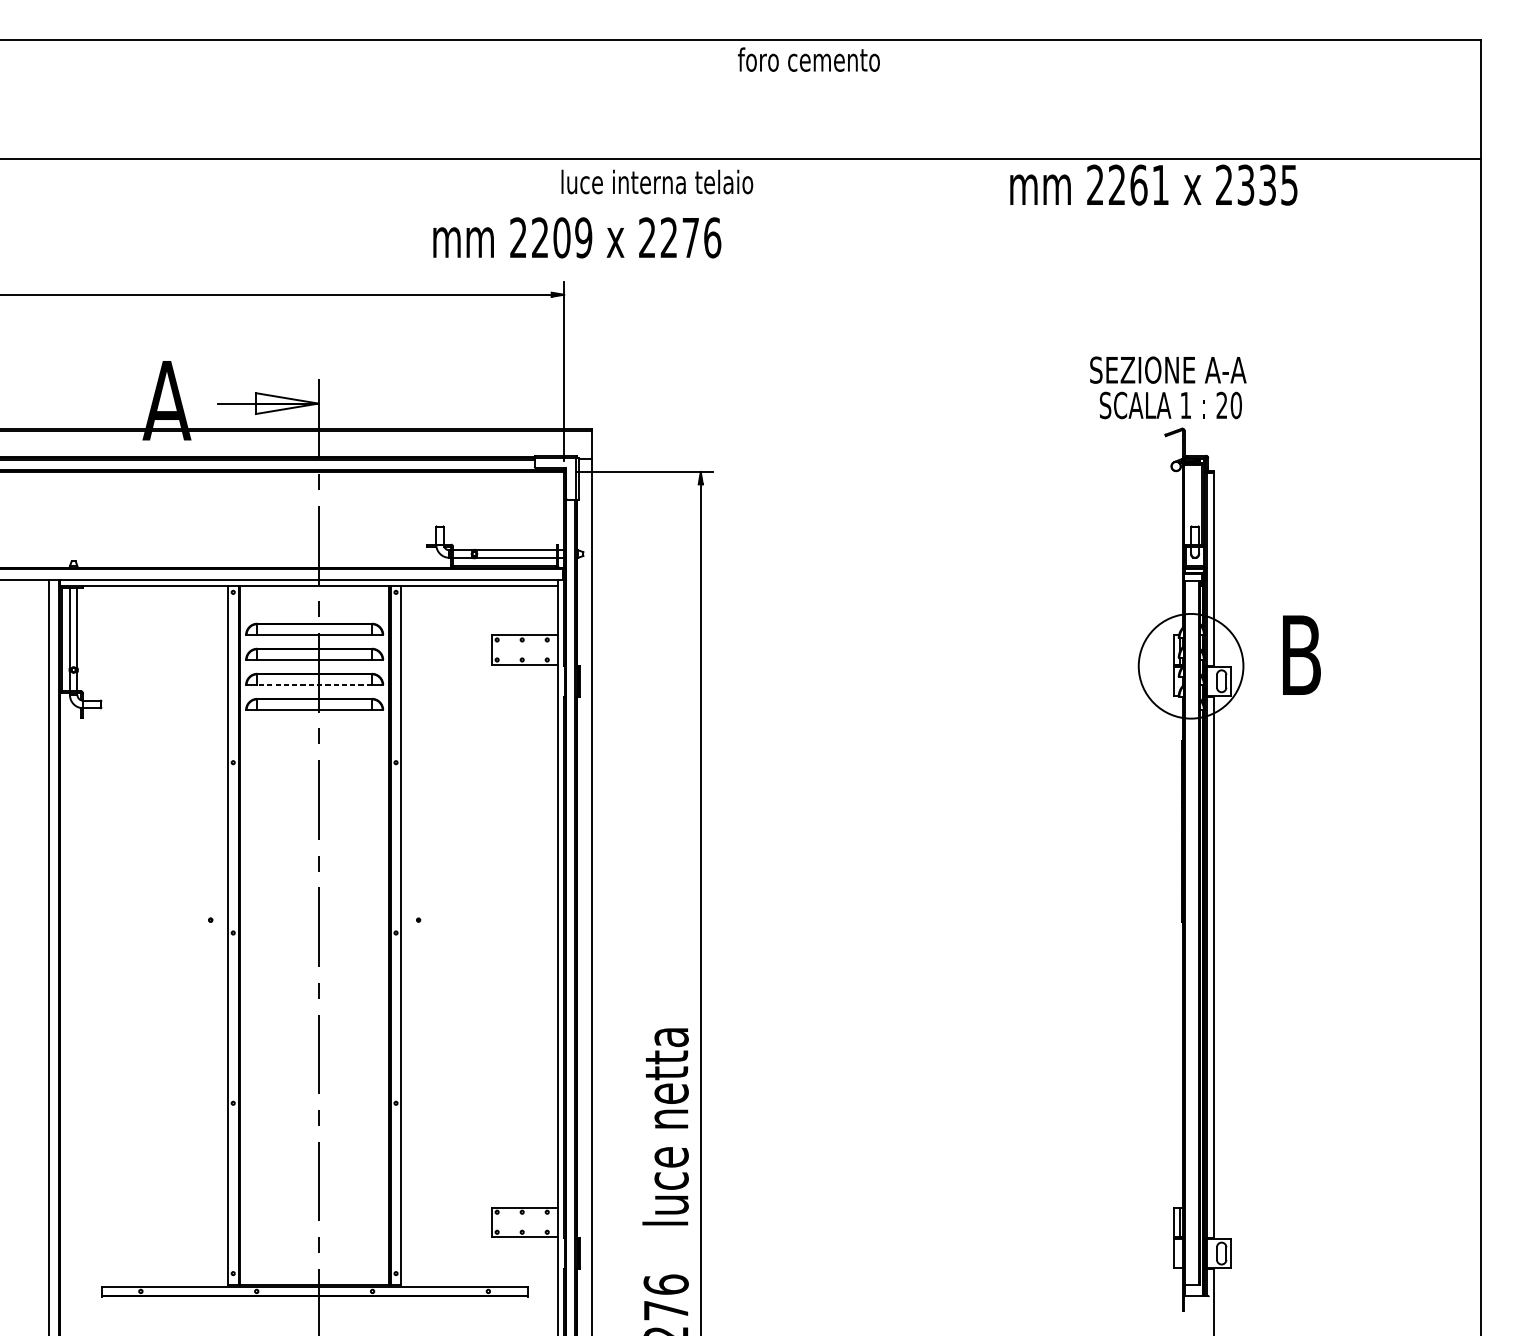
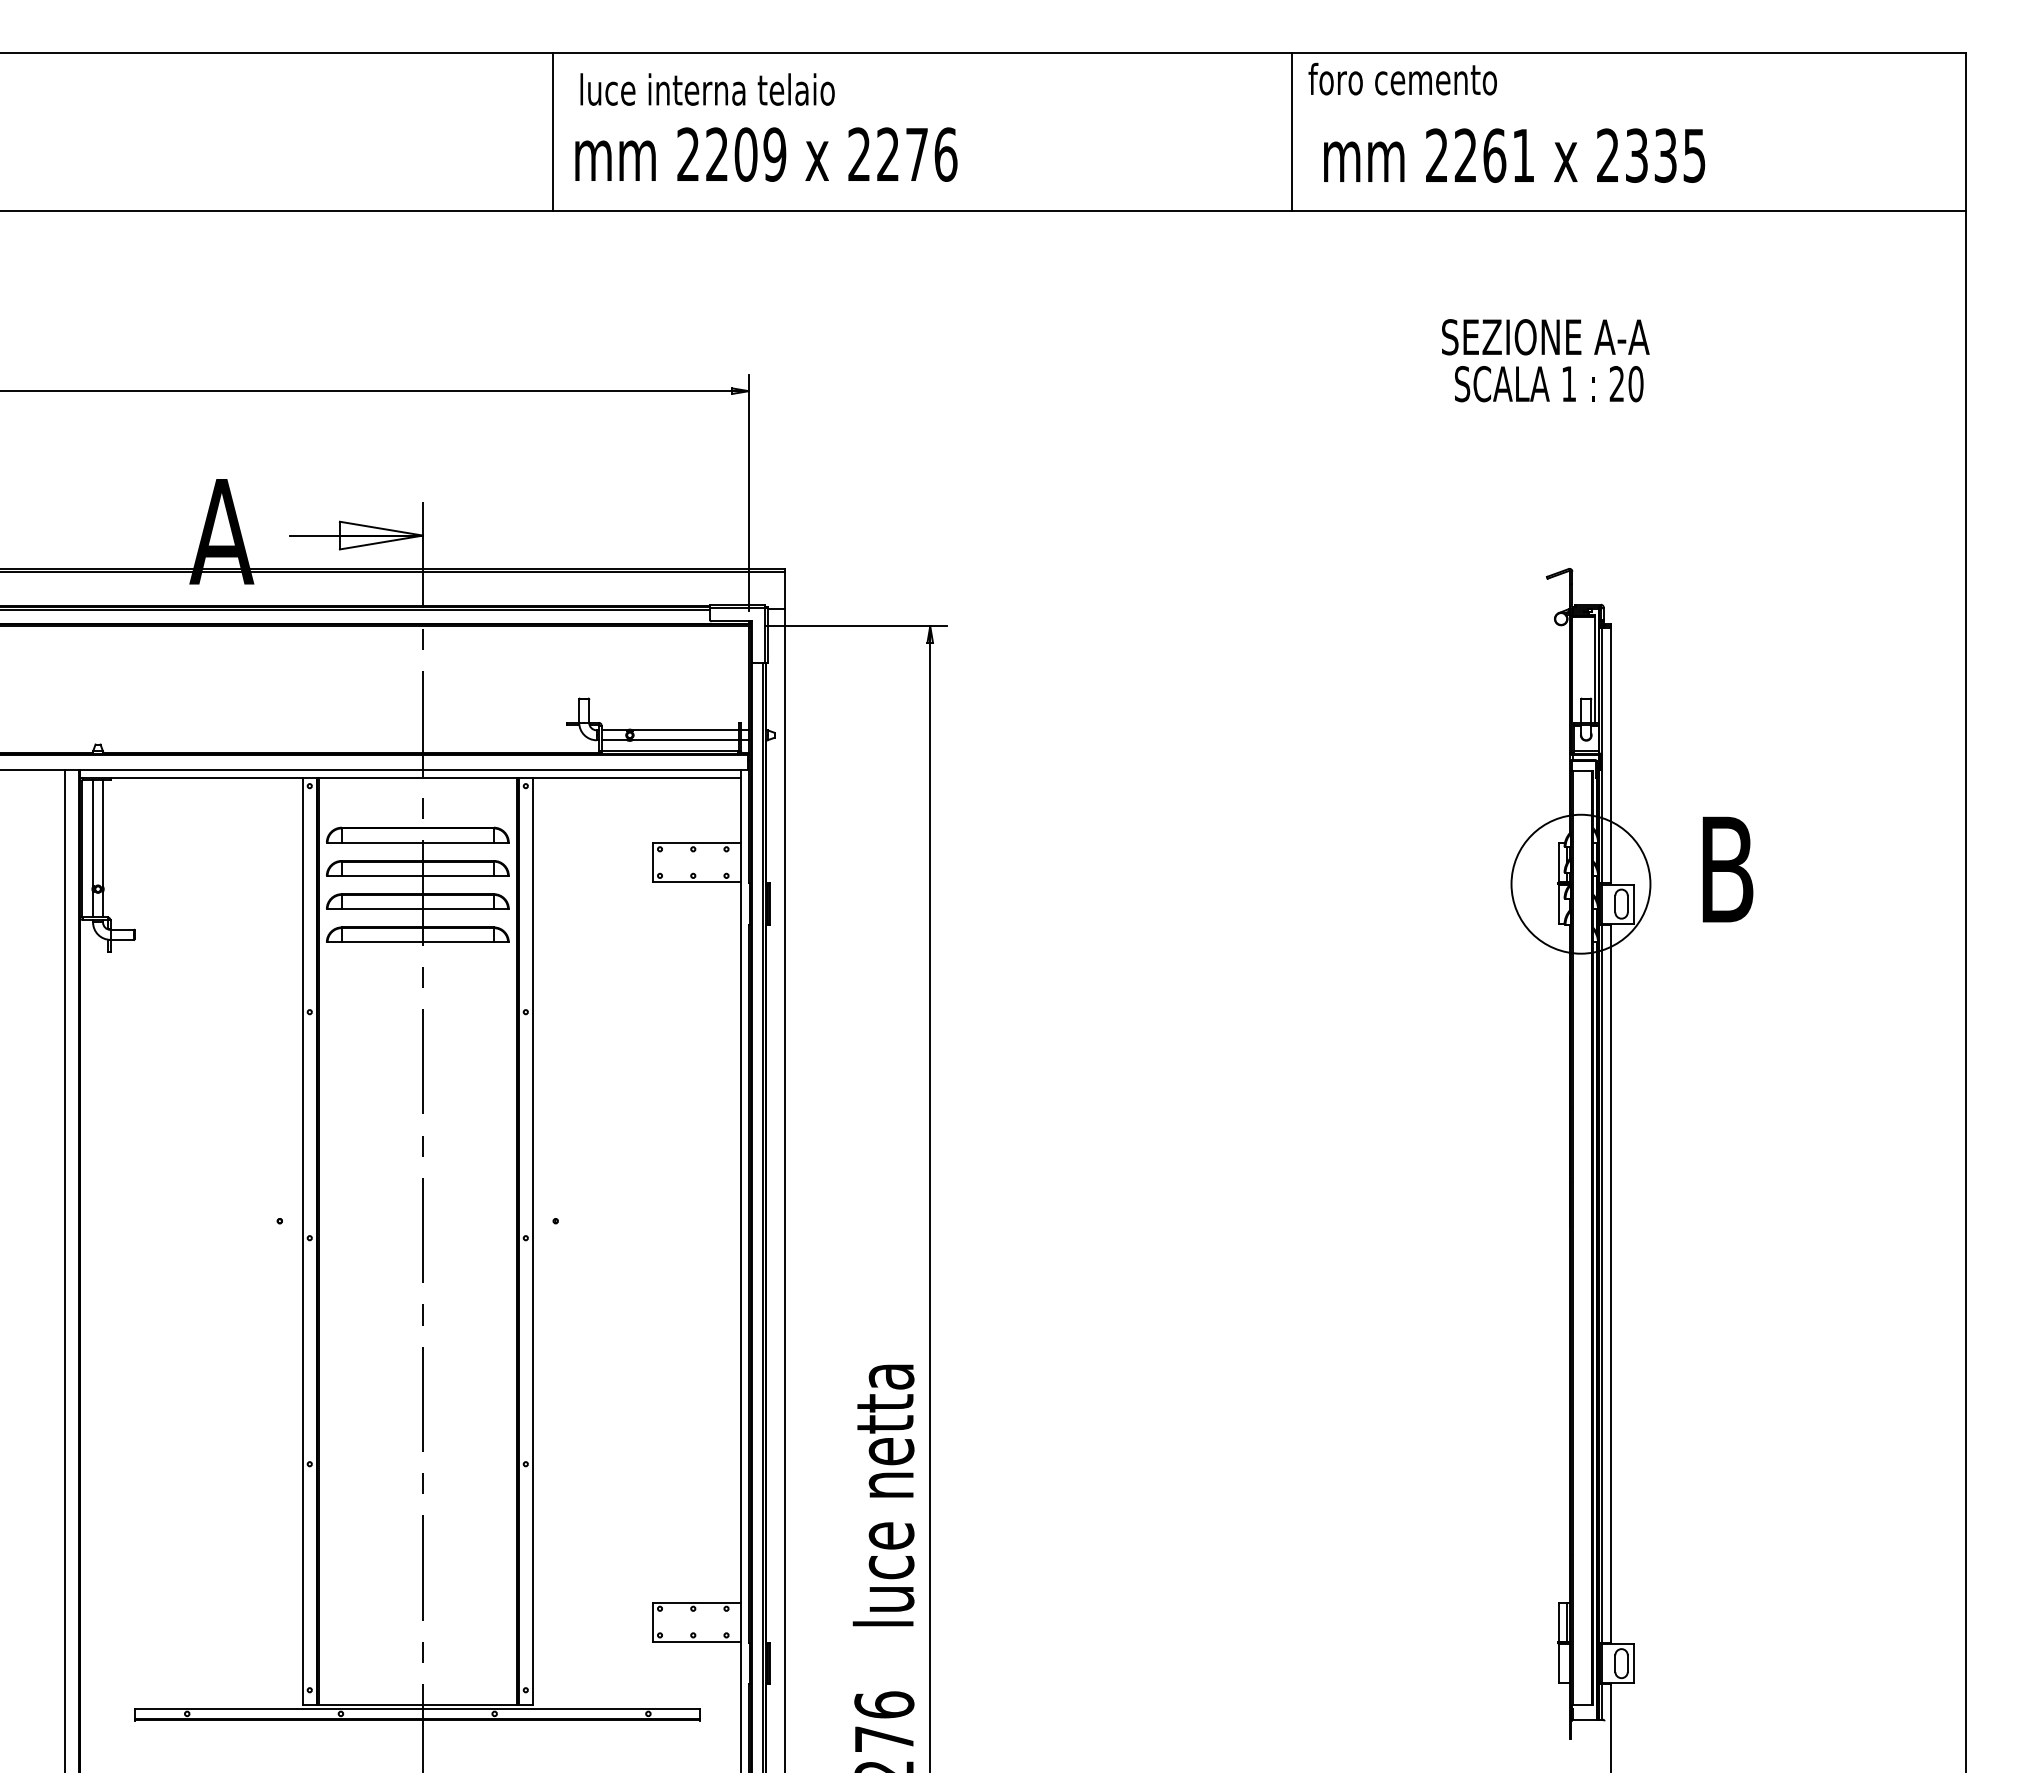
text: (808, 59) -> (1402, 78), moved
line: (416, 99) -> (552, 131), added
line: (972, 99) -> (1291, 131), added
text: (657, 181) -> (707, 89), moved
text: (1153, 185) -> (1514, 155), moved
text: (577, 237) -> (766, 154), moved
text: (1168, 387) -> (1545, 360), moved
line: (314, 685) -> (417, 909), dashed -> solid

